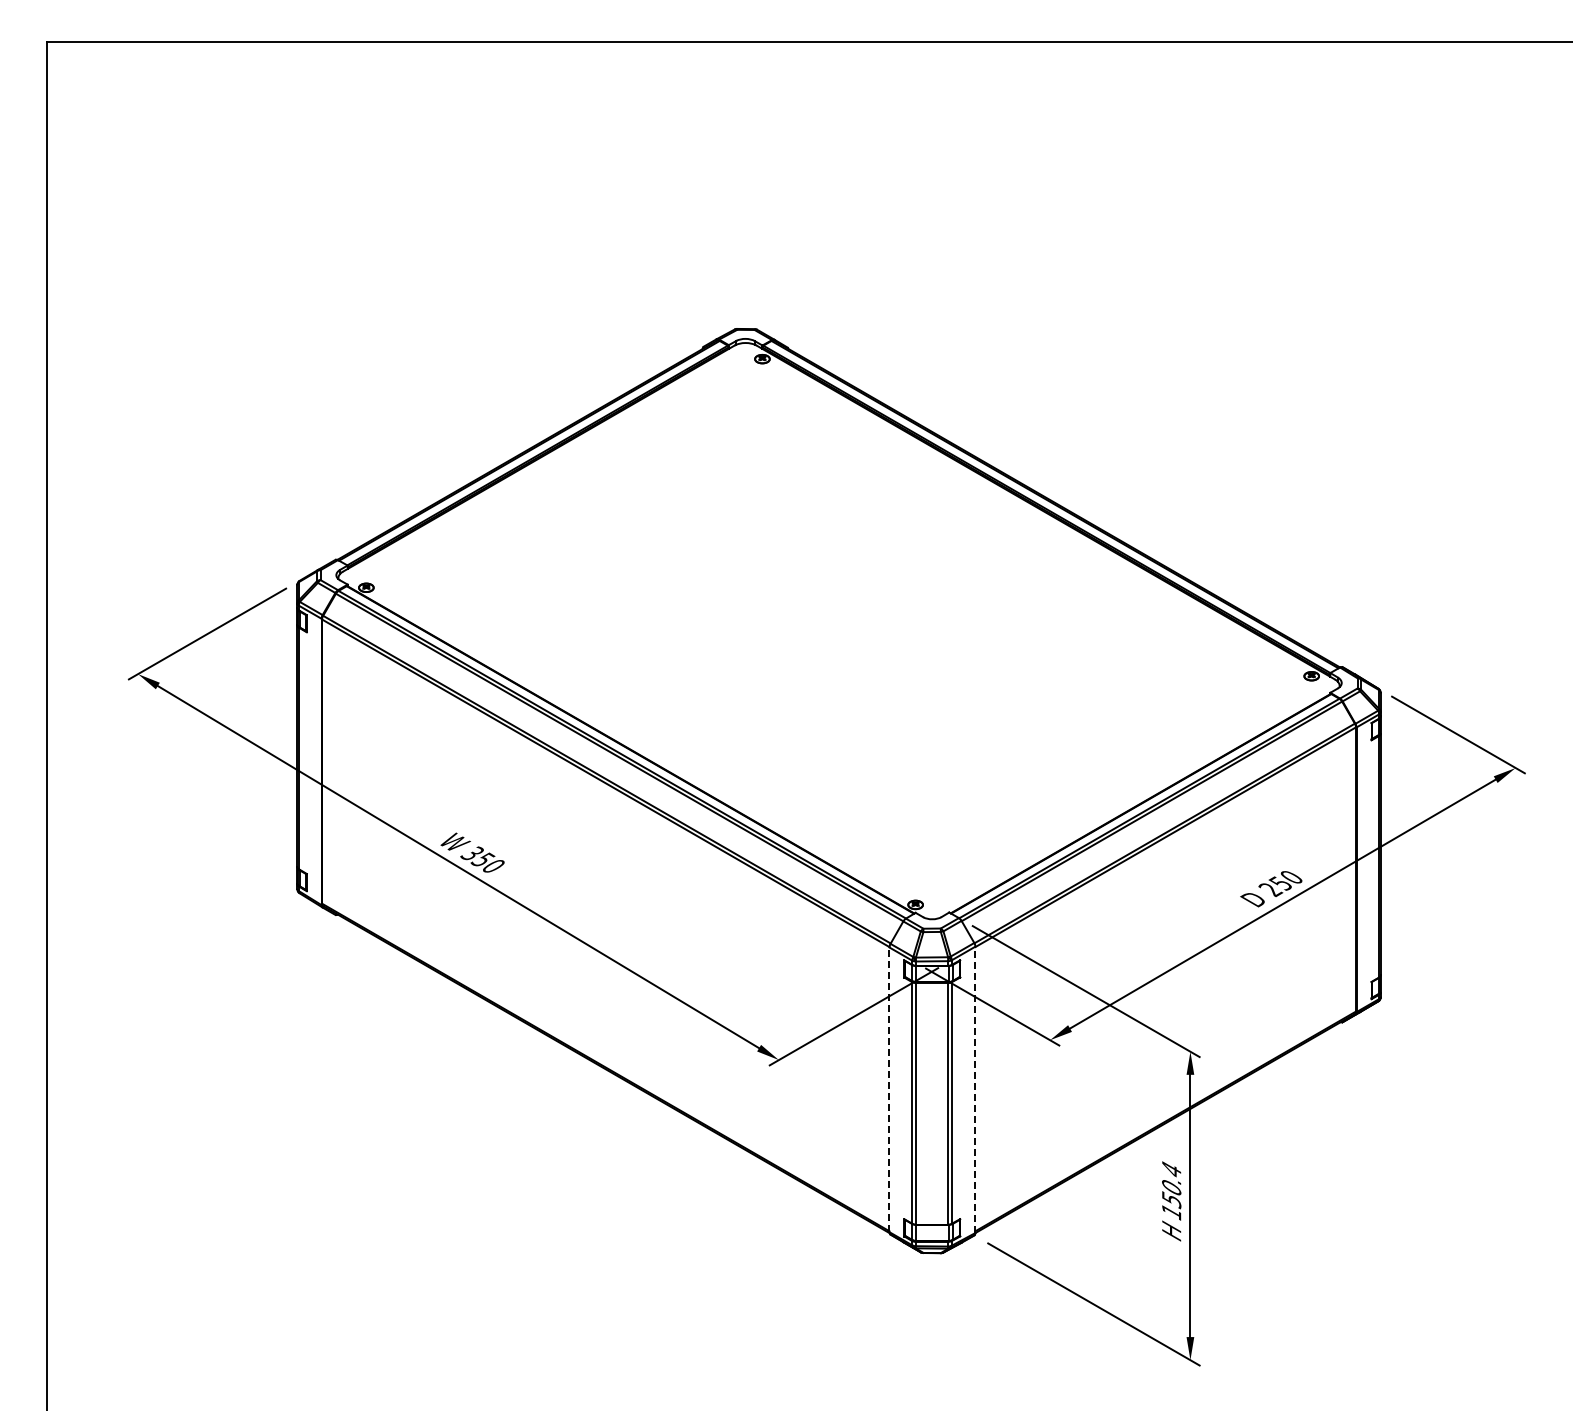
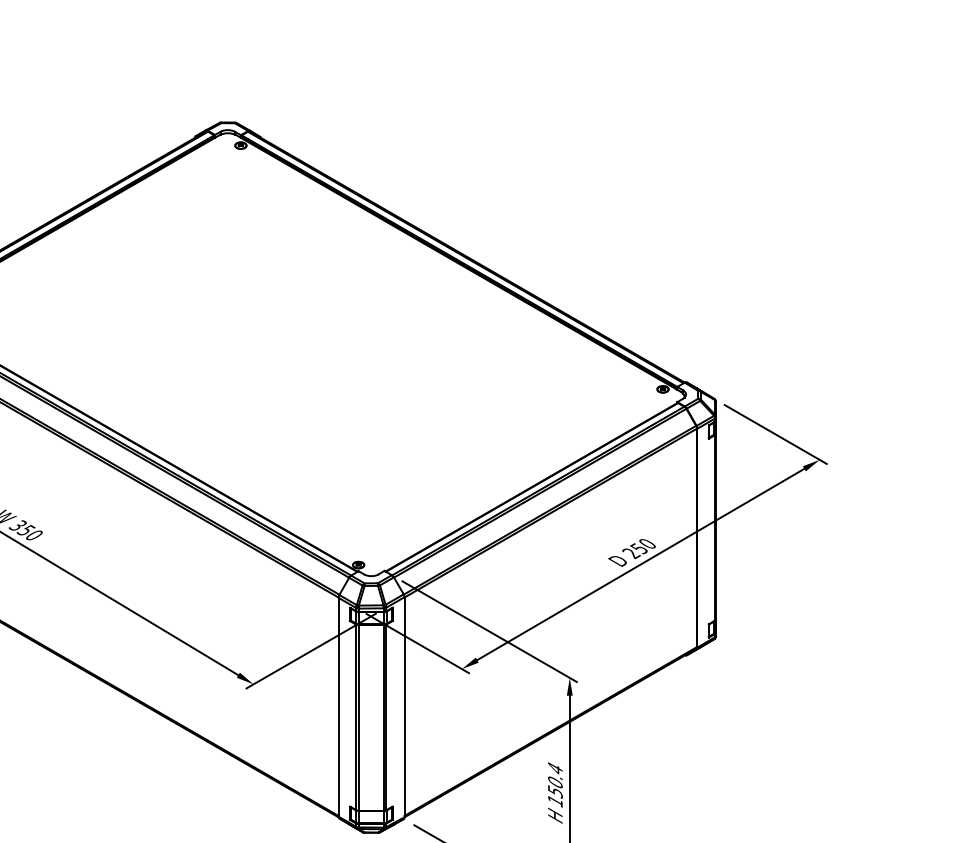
line: (889, 1089) -> (338, 706), dashed -> solid
line: (975, 1089) -> (404, 706), dashed -> solid

